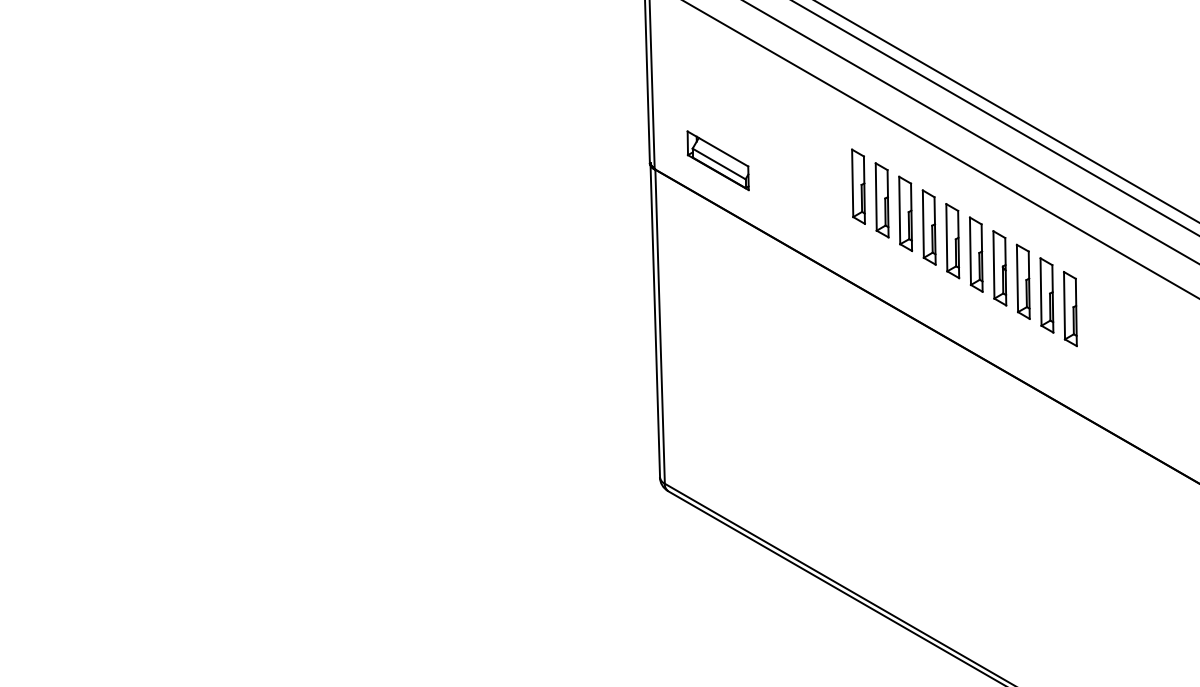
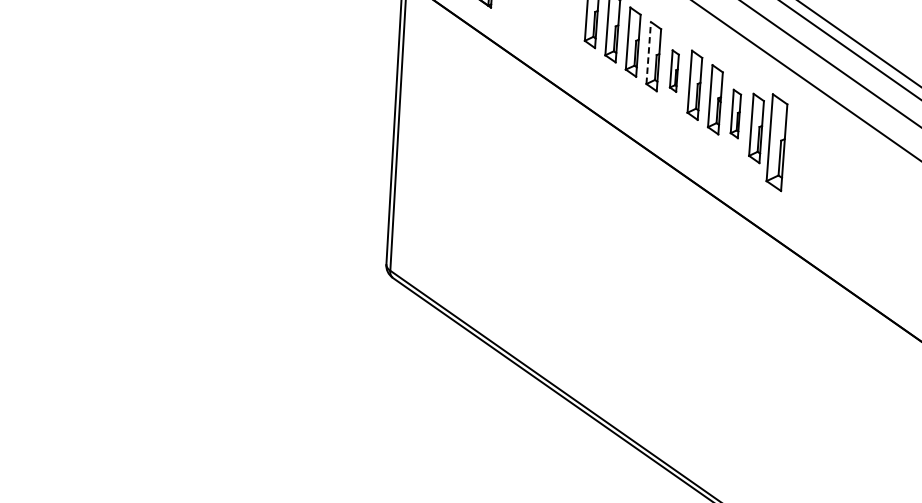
line: (923, 224) -> (648, 53), solid -> dashed
part: (952, 241) -> (674, 71), size x0.6
part: (1022, 281) -> (735, 113), size x0.7
part: (1070, 309) -> (777, 143), size x1.4

